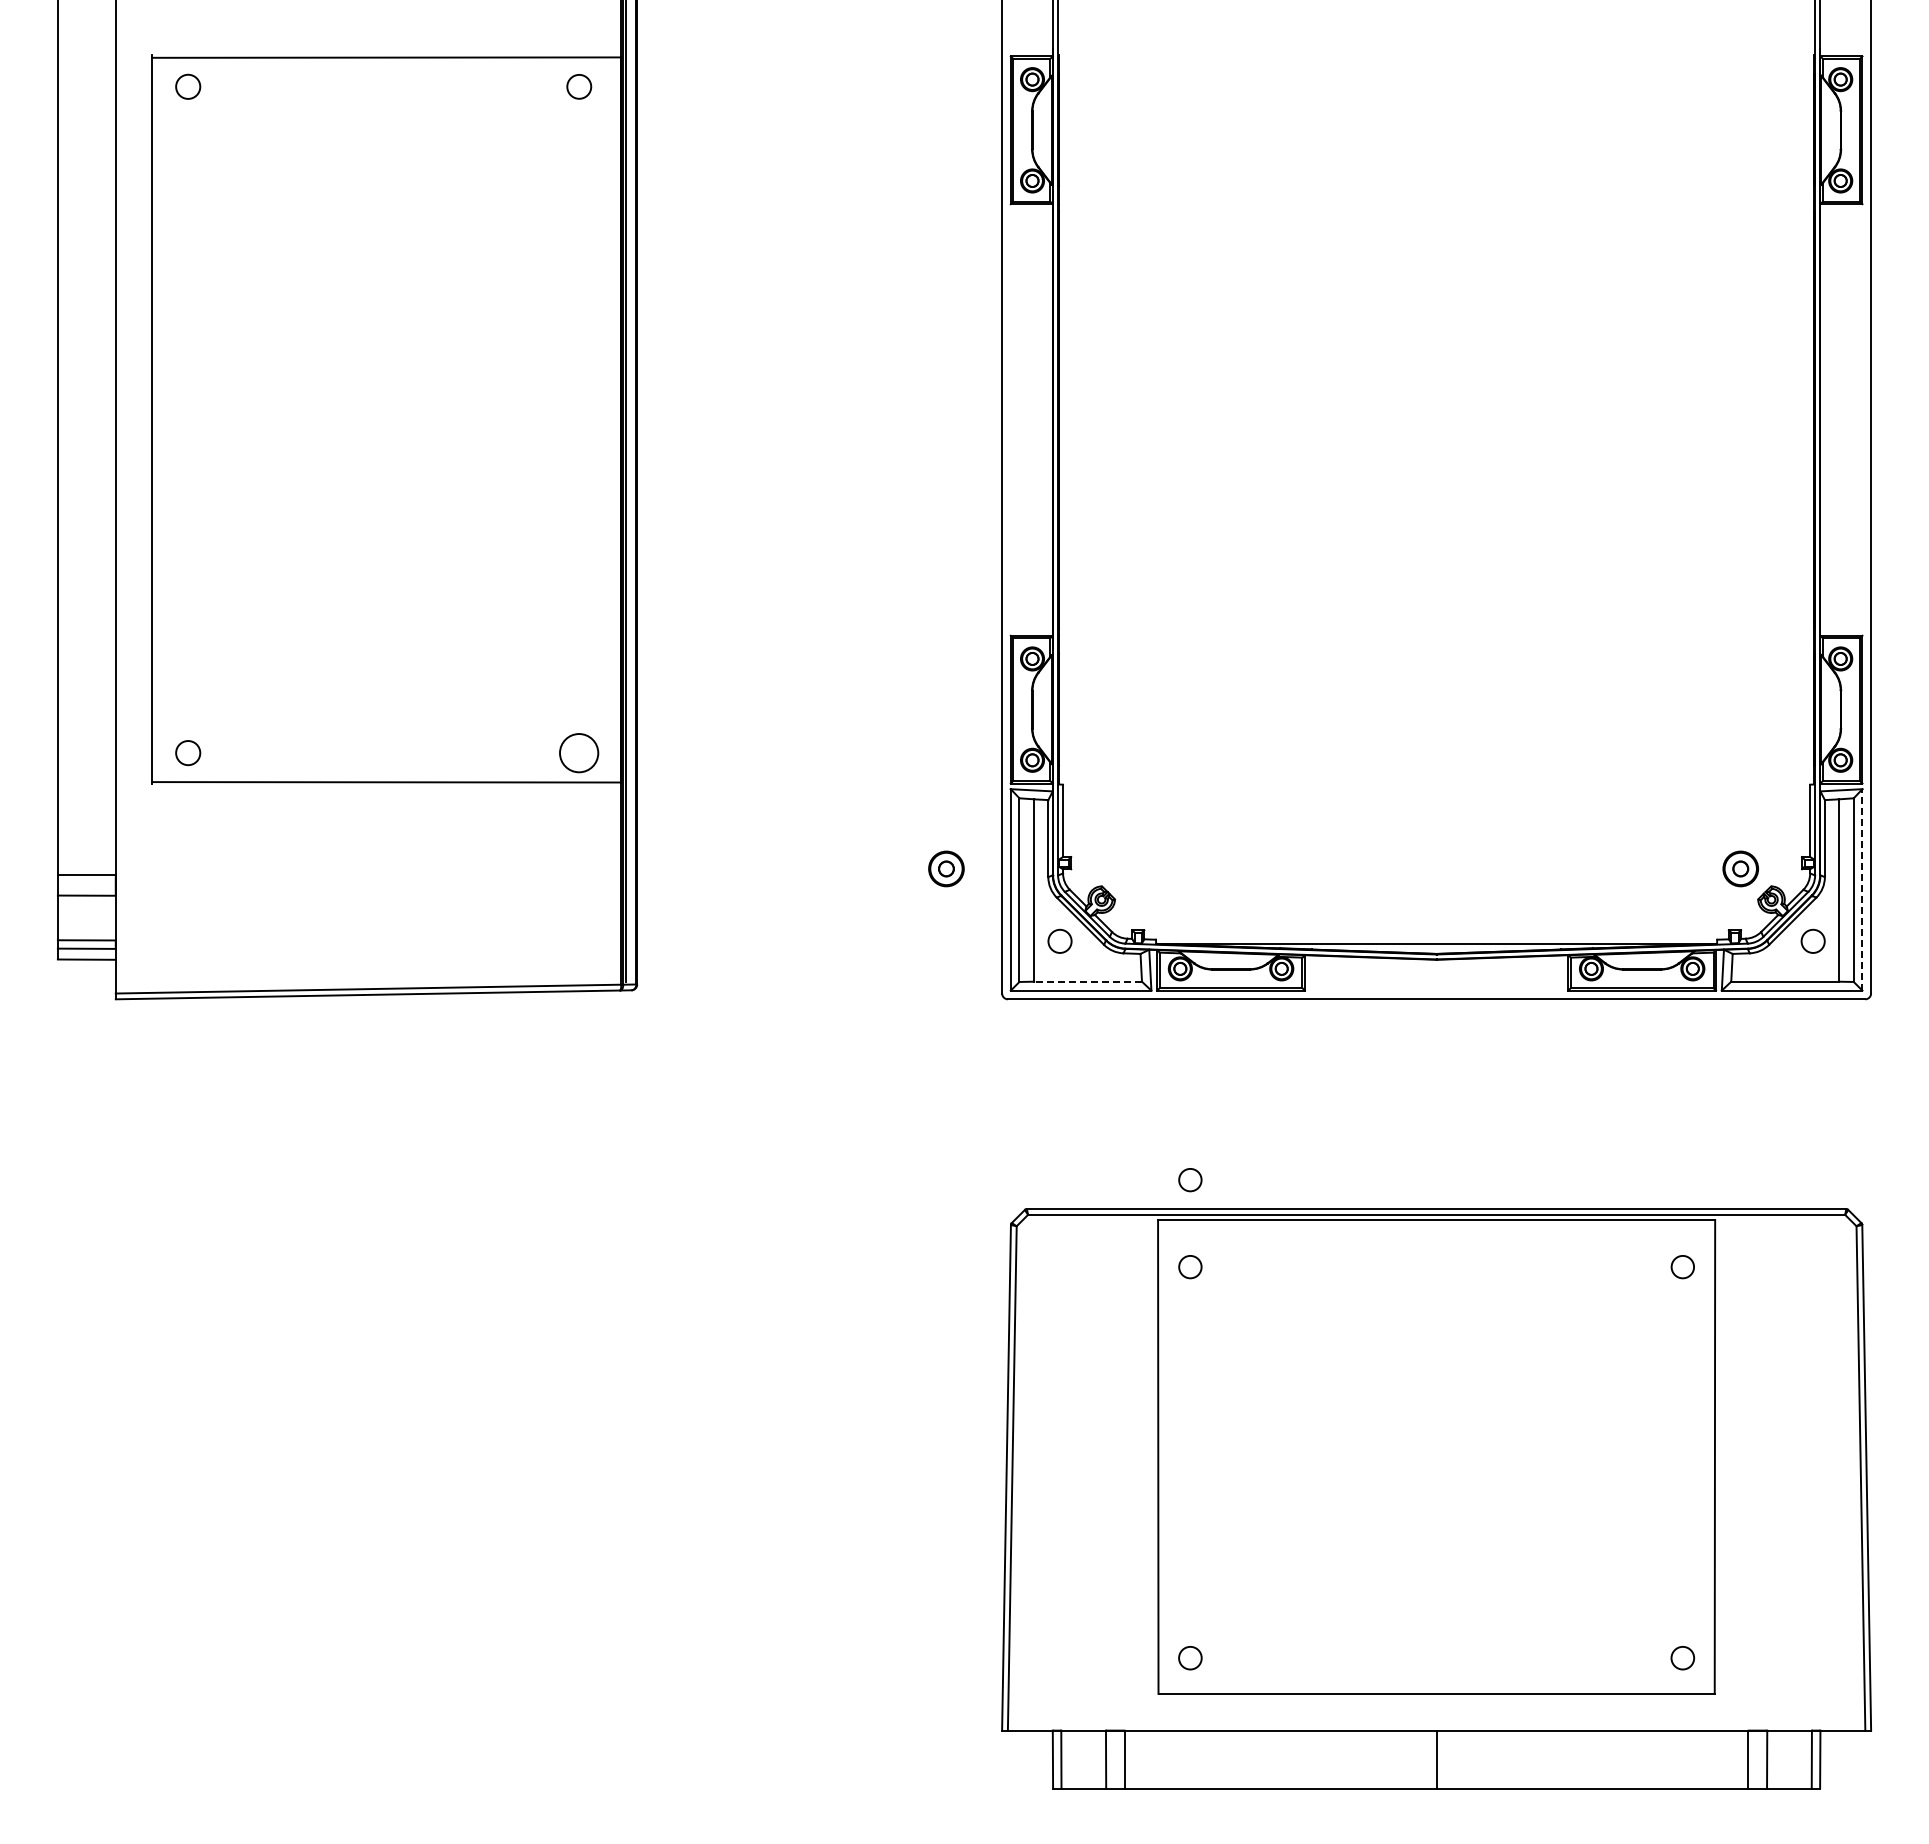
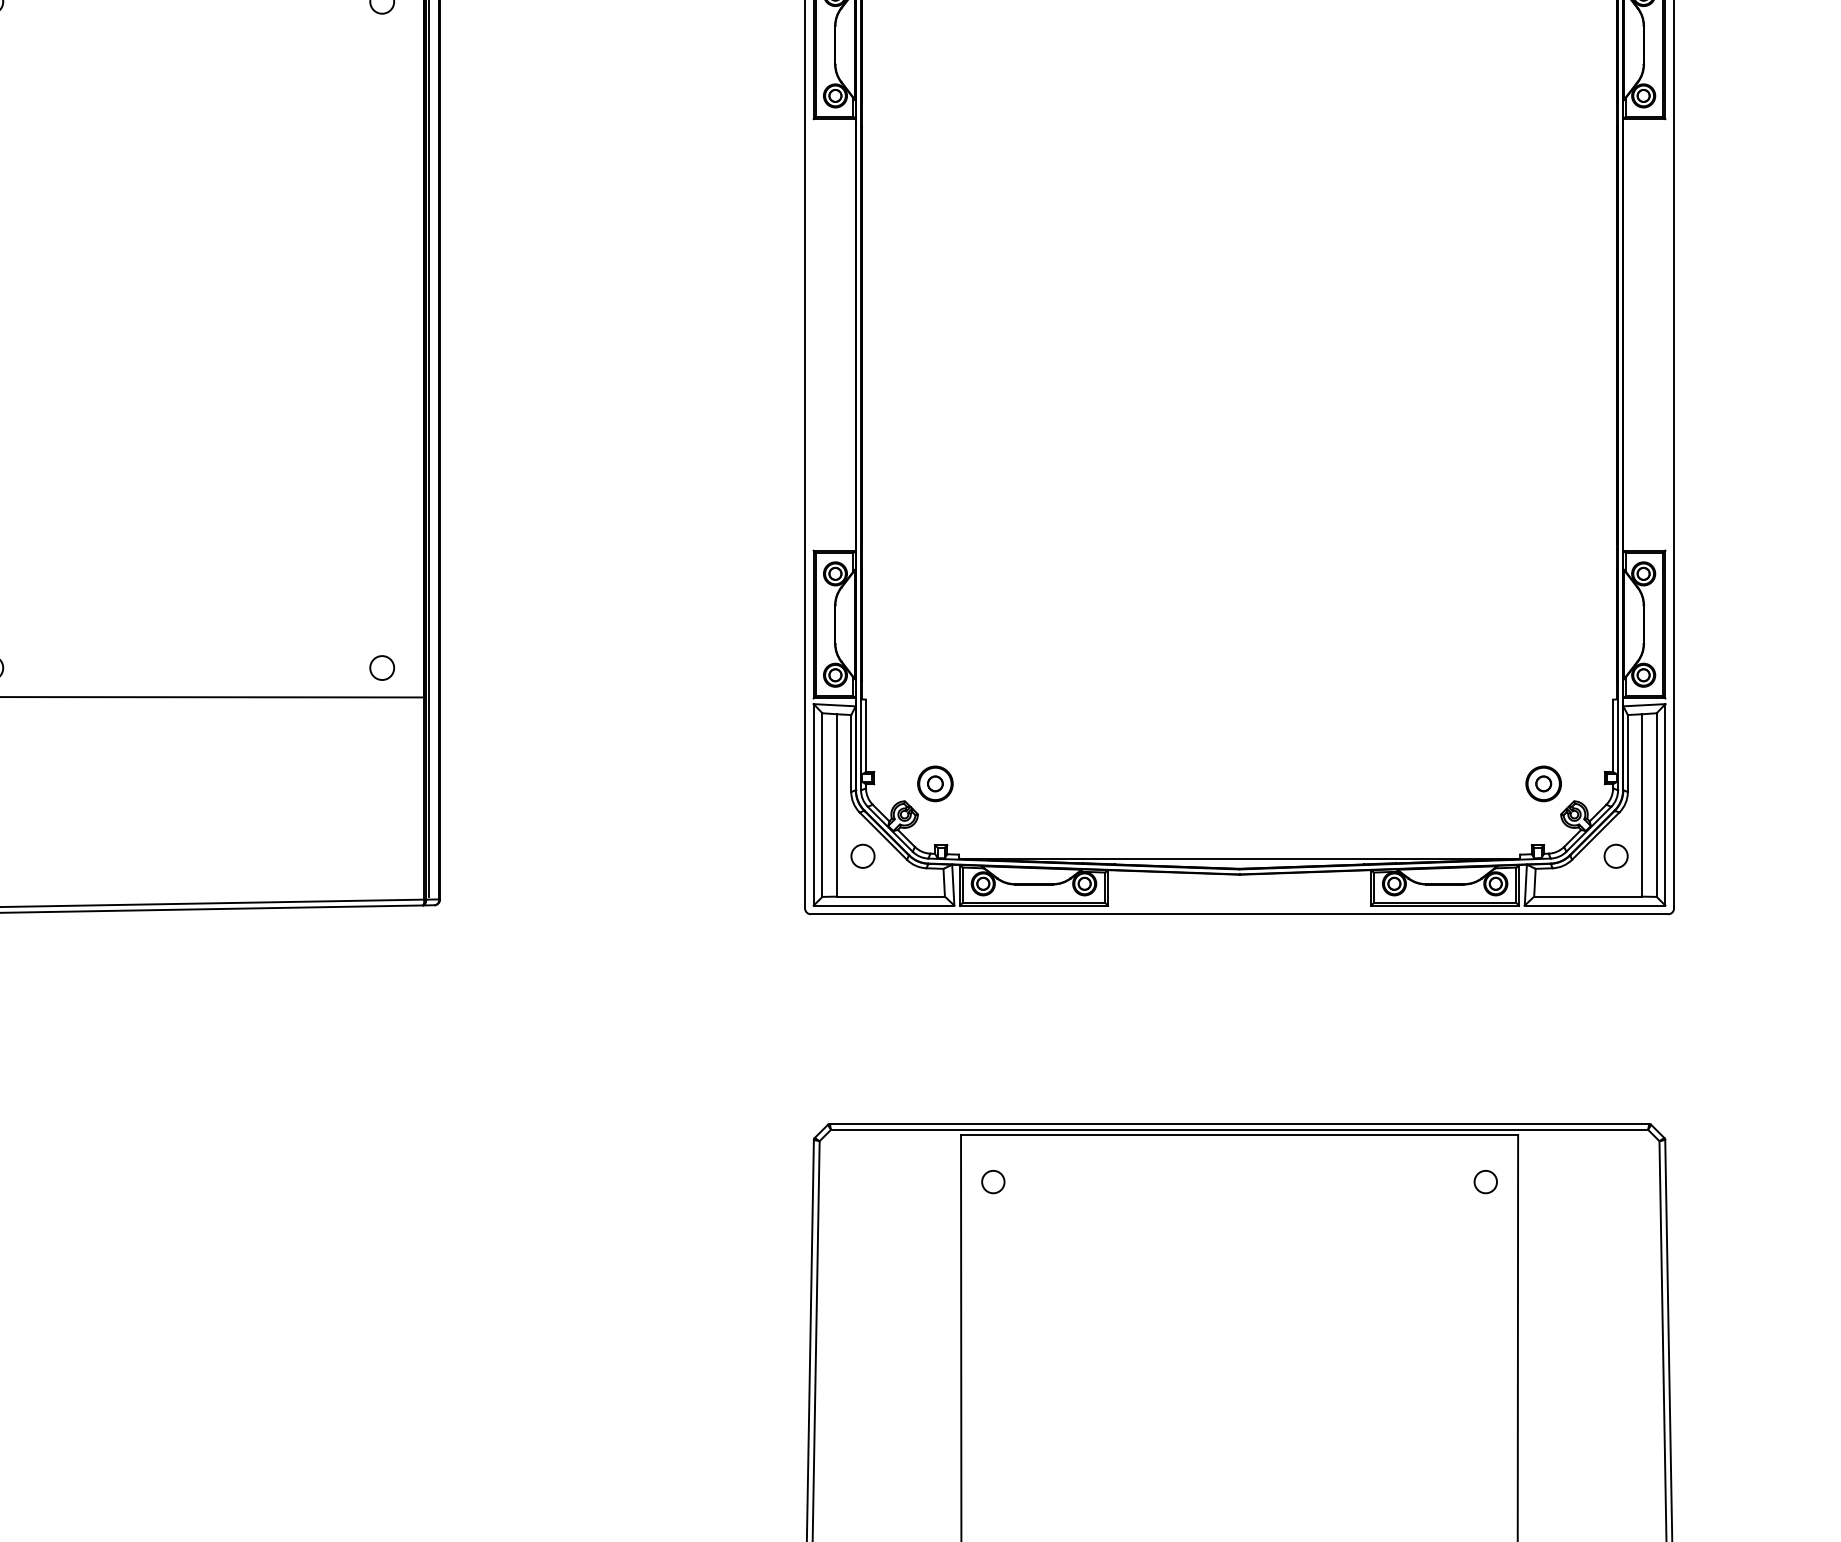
circle: (579, 752) -> (382, 667), size x0.62
part: (946, 868) -> (935, 783), moved
line: (1862, 889) -> (1665, 804), dashed -> solid
line: (1088, 981) -> (891, 896), dashed -> solid
circle: (1190, 1180) -> (993, 1095), removed

